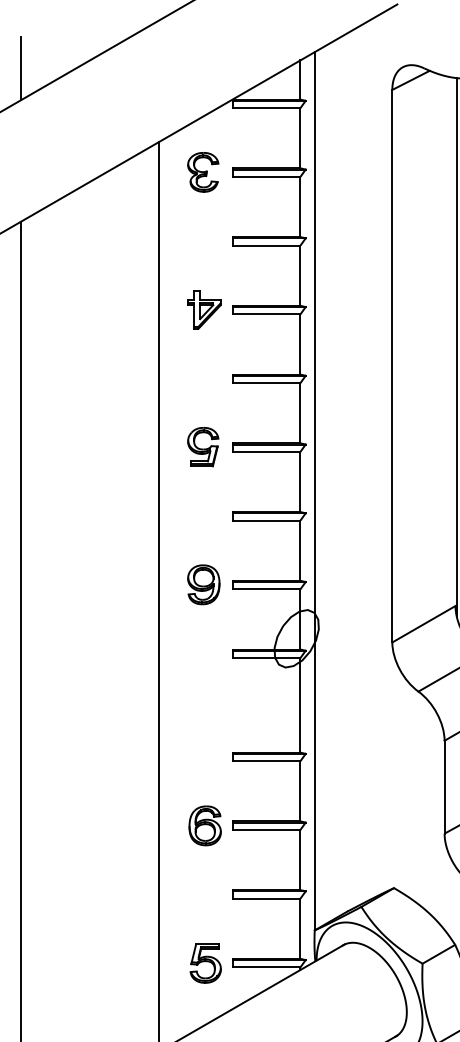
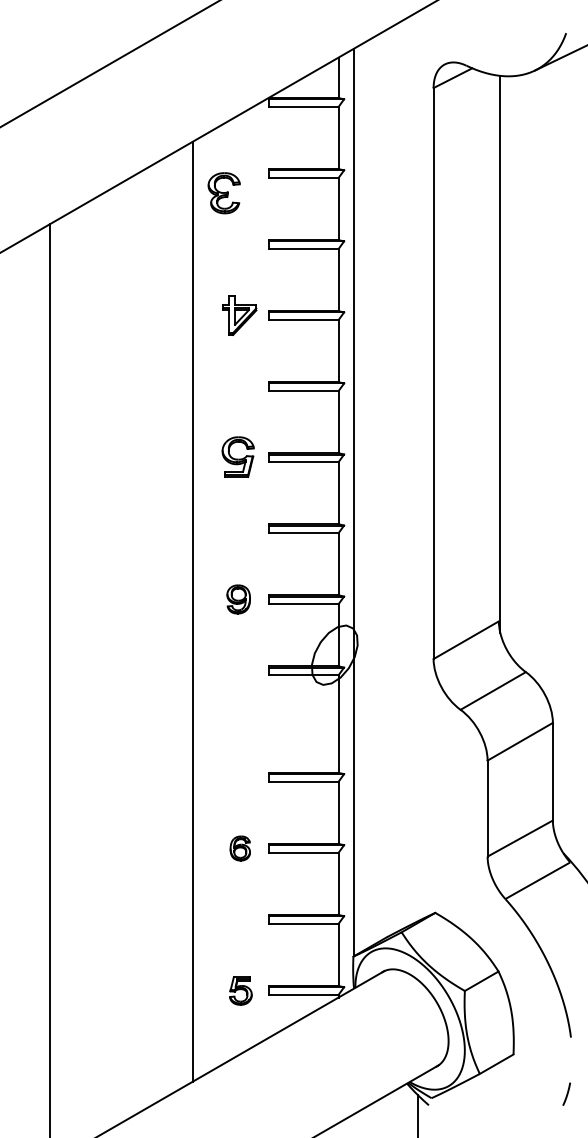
line: (21, 68) -> (50, 65), removed
part: (202, 172) -> (223, 193), moved
part: (203, 584) -> (238, 599), size x0.7
part: (205, 825) -> (240, 848), size x0.6
part: (205, 963) -> (240, 990), size x0.7

